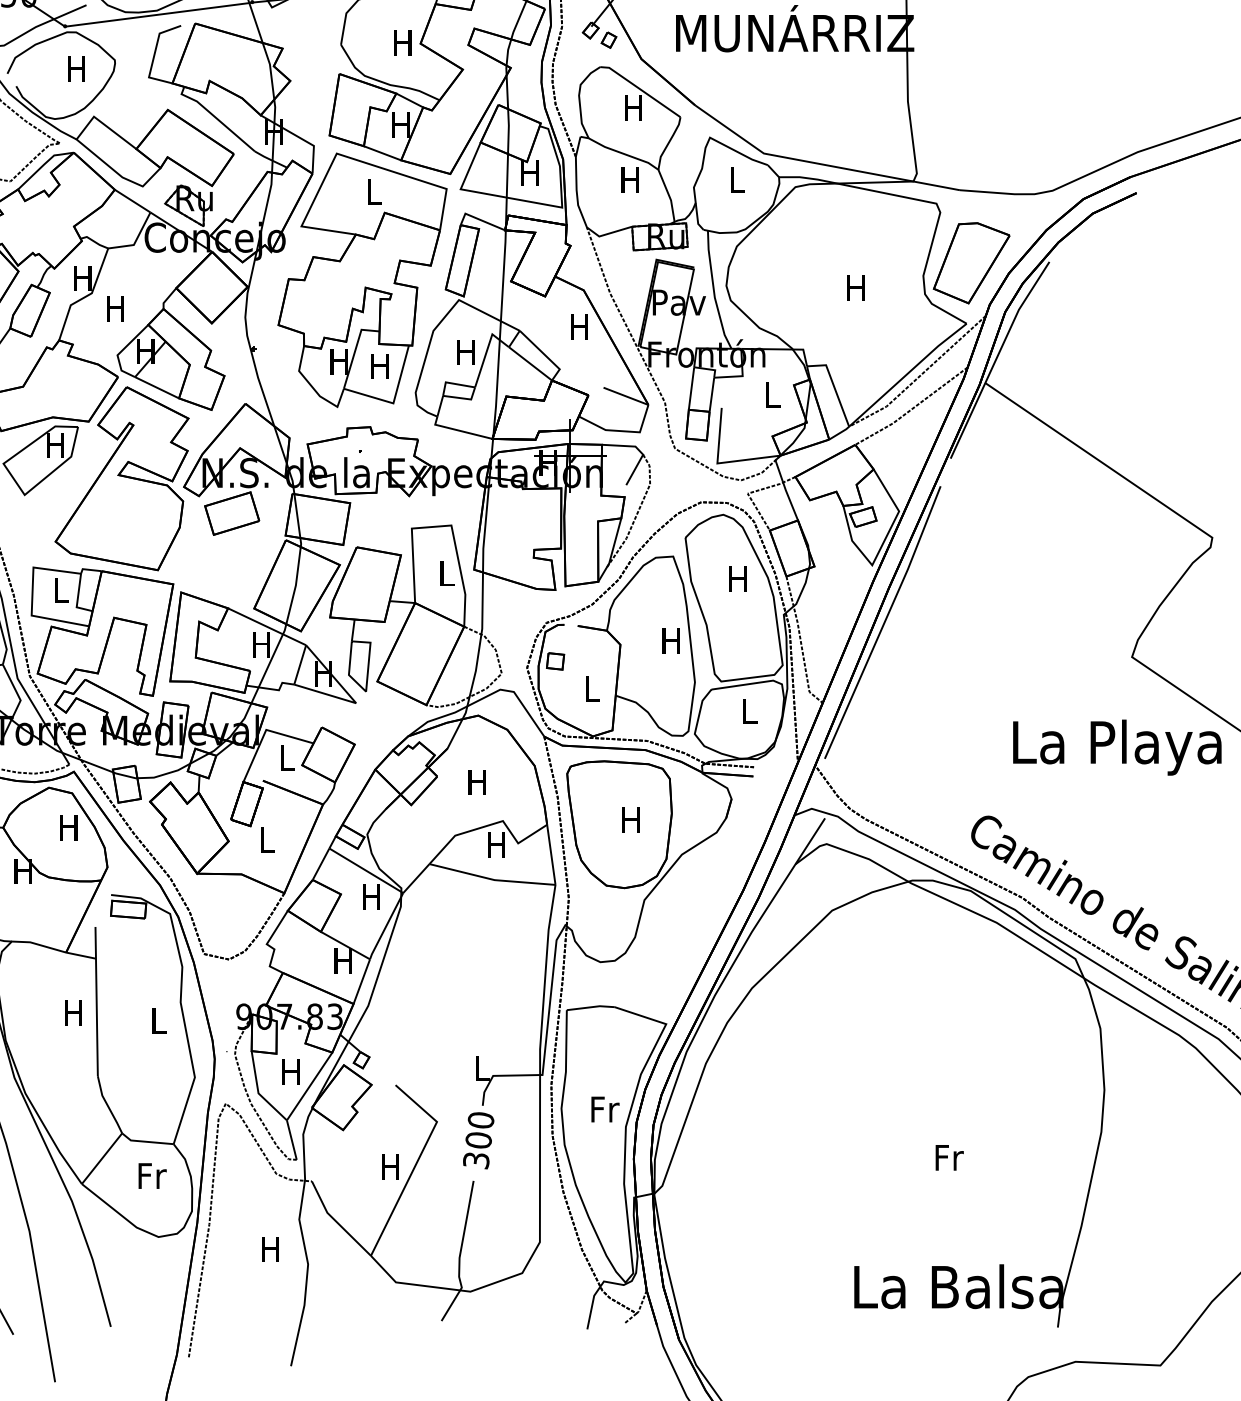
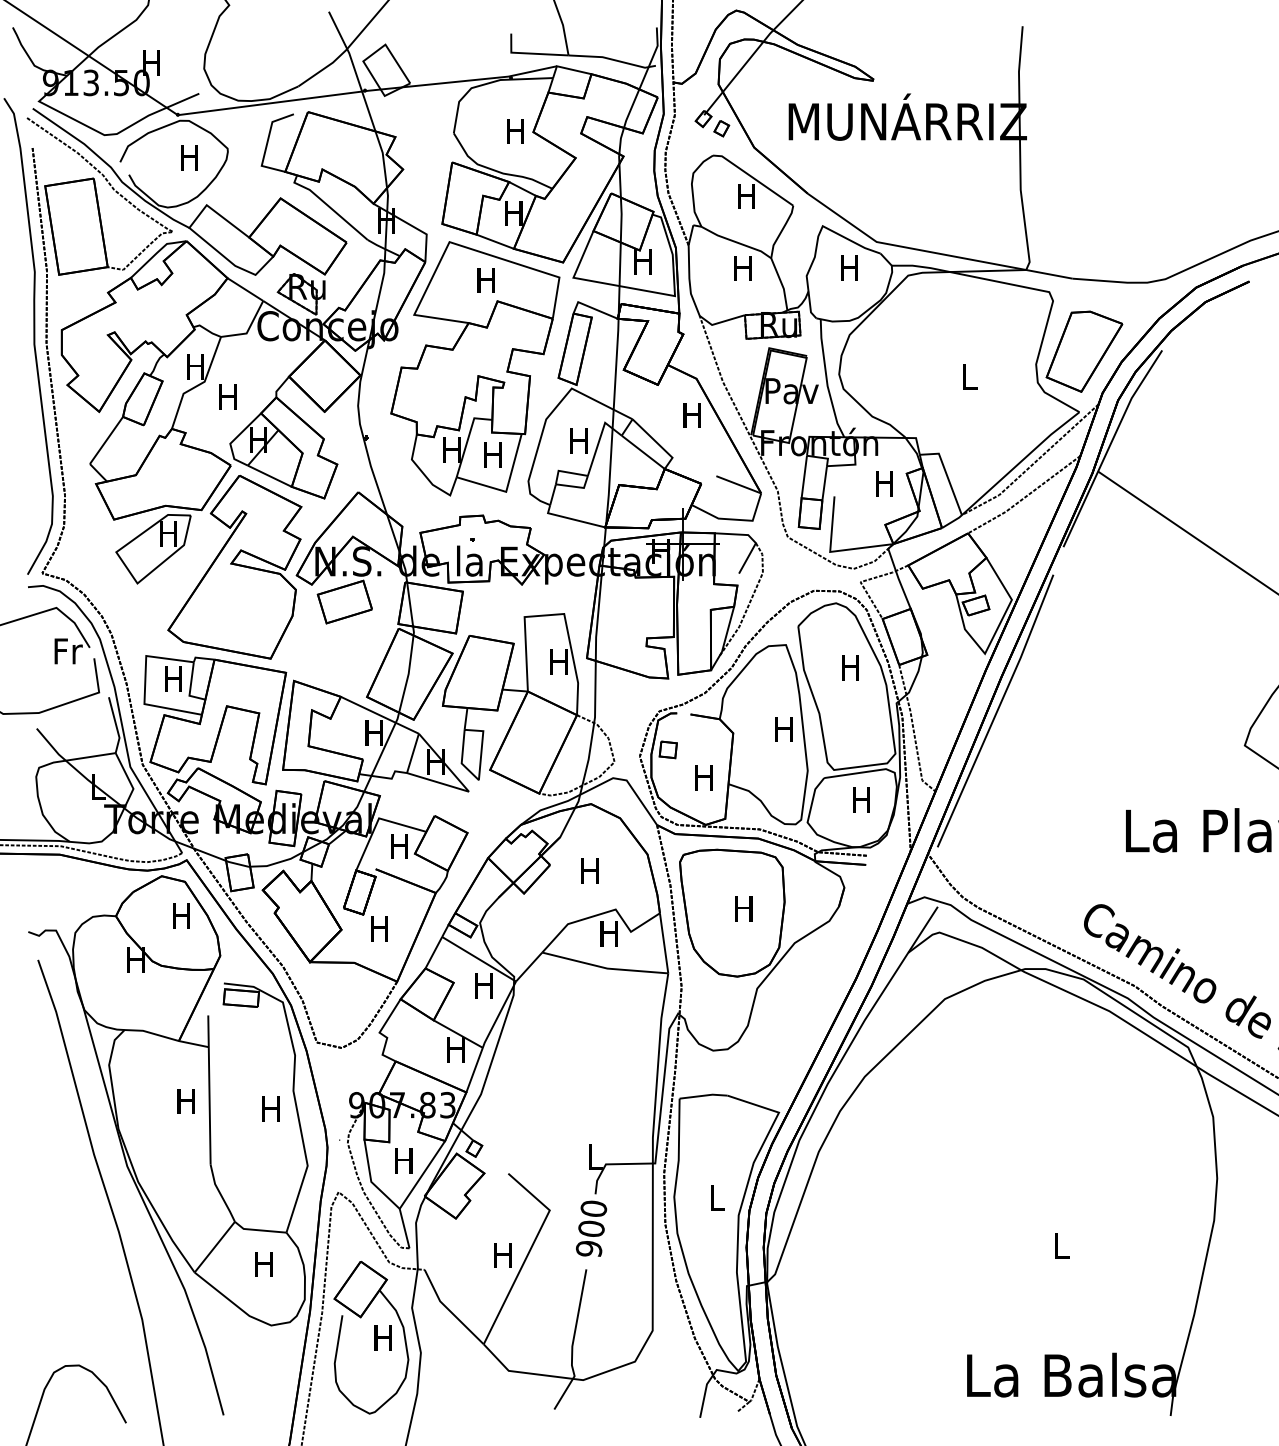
text: (736, 179) -> (849, 267), L -> H
text: (372, 192) -> (485, 280), L -> H
text: (855, 288) -> (968, 376), H -> L
text: (771, 395) -> (884, 483), L -> H
text: (445, 573) -> (558, 661), L -> H
text: (60, 590) -> (173, 678), L -> H
text: (590, 689) -> (703, 777), L -> H
text: (748, 711) -> (861, 799), L -> H
text: (286, 758) -> (399, 846), L -> H
text: (266, 840) -> (379, 928), L -> H
text: (157, 1020) -> (270, 1108), L -> H
text: (605, 1109) -> (718, 1197), Fr -> L
text: (949, 1158) -> (1062, 1246), Fr -> L
text: (475, 1161) -> (588, 1249), 300 -> 900
text: (152, 1176) -> (265, 1264), Fr -> H
part: (247, 1230) -> (360, 1318), added

